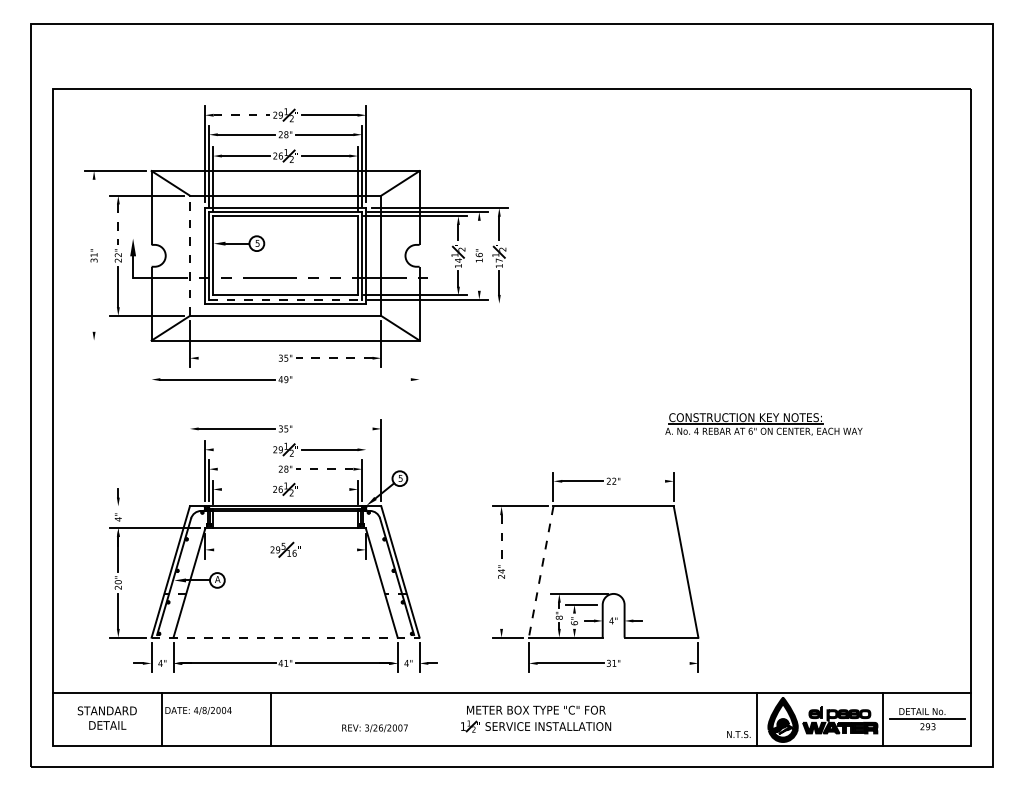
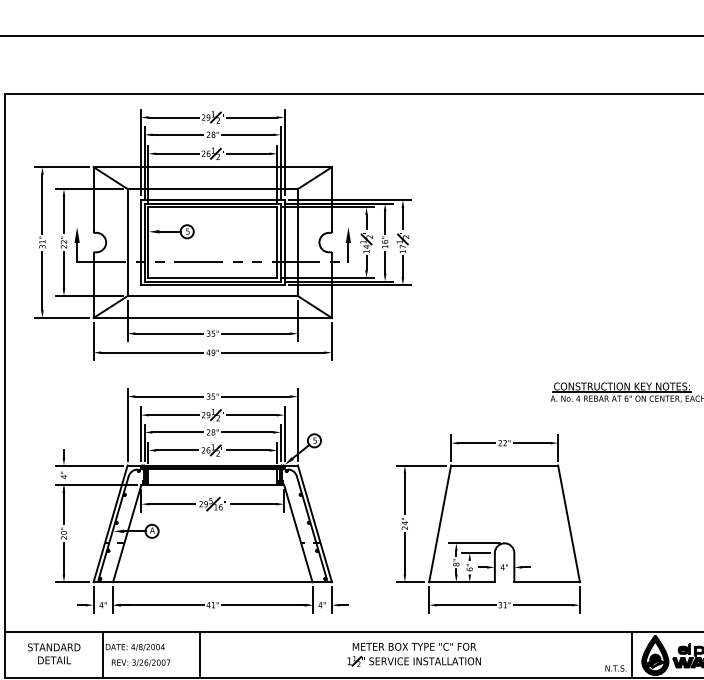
line: (241, 115) -> (173, 117), dashed -> solid
line: (94, 212) -> (42, 204), added
line: (118, 225) -> (64, 215), dashed -> solid
line: (479, 232) -> (385, 221), added
line: (189, 255) -> (127, 242), dashed -> solid
part: (437, 258) -> (347, 244), added
line: (479, 277) -> (385, 261), added
line: (94, 298) -> (42, 280), added
line: (285, 299) -> (212, 281), dashed -> solid
line: (439, 303) -> (349, 284), added
line: (115, 340) -> (61, 317), added
line: (236, 358) -> (169, 333), added
line: (333, 358) -> (255, 333), dashed -> solid
line: (151, 367) -> (93, 341), added
line: (419, 367) -> (331, 341), added
line: (353, 379) -> (273, 352), added
line: (334, 428) -> (256, 396), added
line: (241, 449) -> (173, 414), added
line: (189, 460) -> (127, 424), added
line: (245, 469) -> (177, 432), added
line: (324, 469) -> (247, 432), dashed -> solid
line: (366, 470) -> (284, 433), added
line: (644, 481) -> (532, 443), added
line: (245, 489) -> (177, 450), added
line: (325, 489) -> (248, 450), added
line: (146, 506) -> (89, 465), added
line: (501, 538) -> (404, 494), dashed -> solid
line: (239, 549) -> (171, 503), added
line: (331, 549) -> (253, 503), added
line: (541, 572) -> (440, 524), dashed -> solid
line: (501, 605) -> (404, 553), added
line: (285, 637) -> (212, 582), dashed -> solid
line: (656, 663) -> (542, 605), added
part: (536, 718) -> (414, 654), moved
text: (374, 728) -> (140, 663), moved

